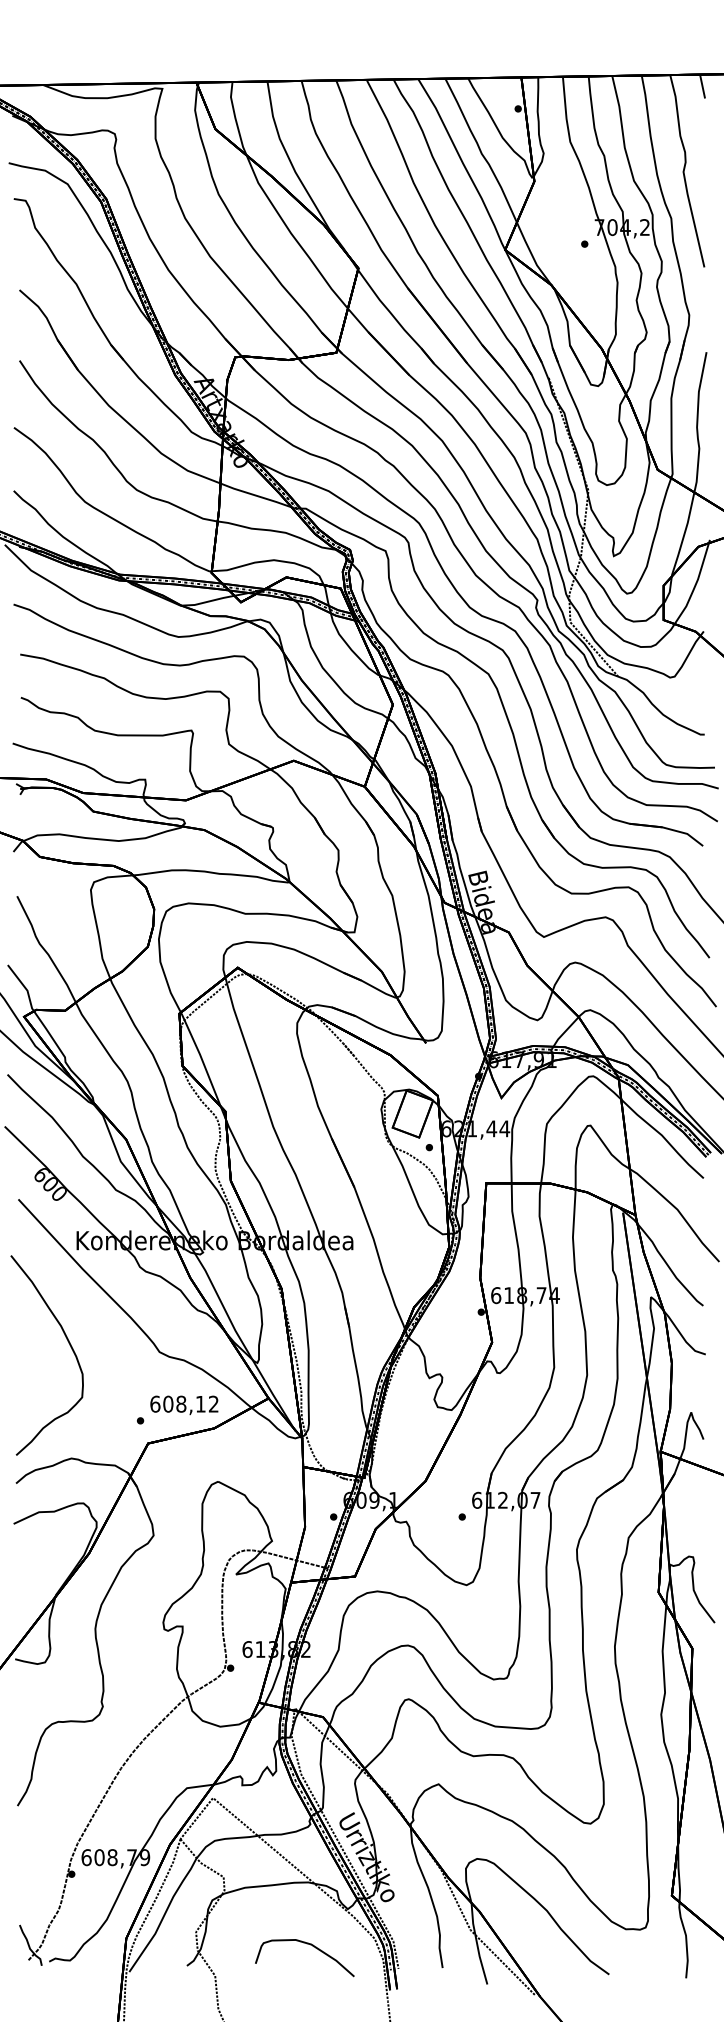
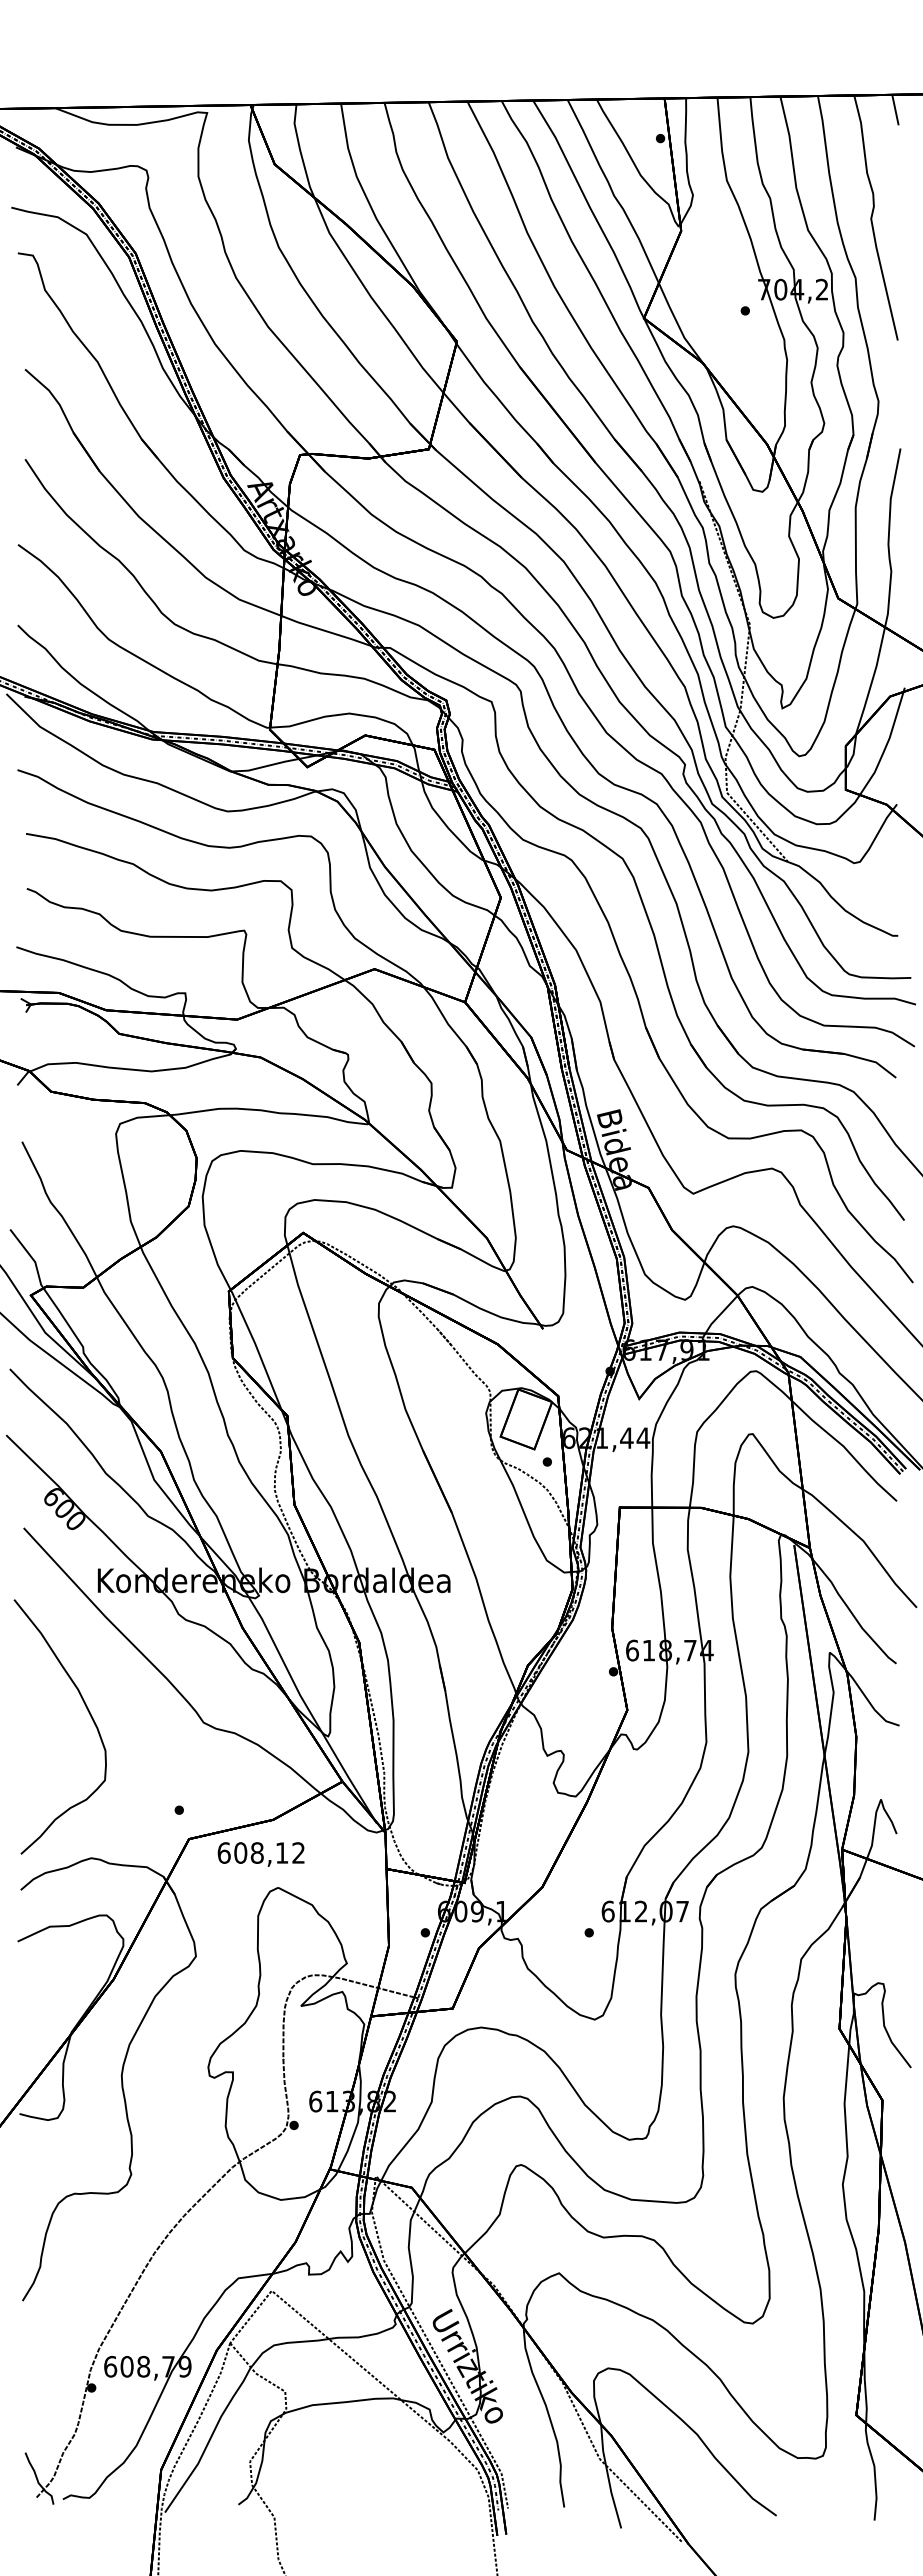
text: (183, 1405) -> (260, 1854), moved
curve: (307, 1944) -> (392, 2477), removed

